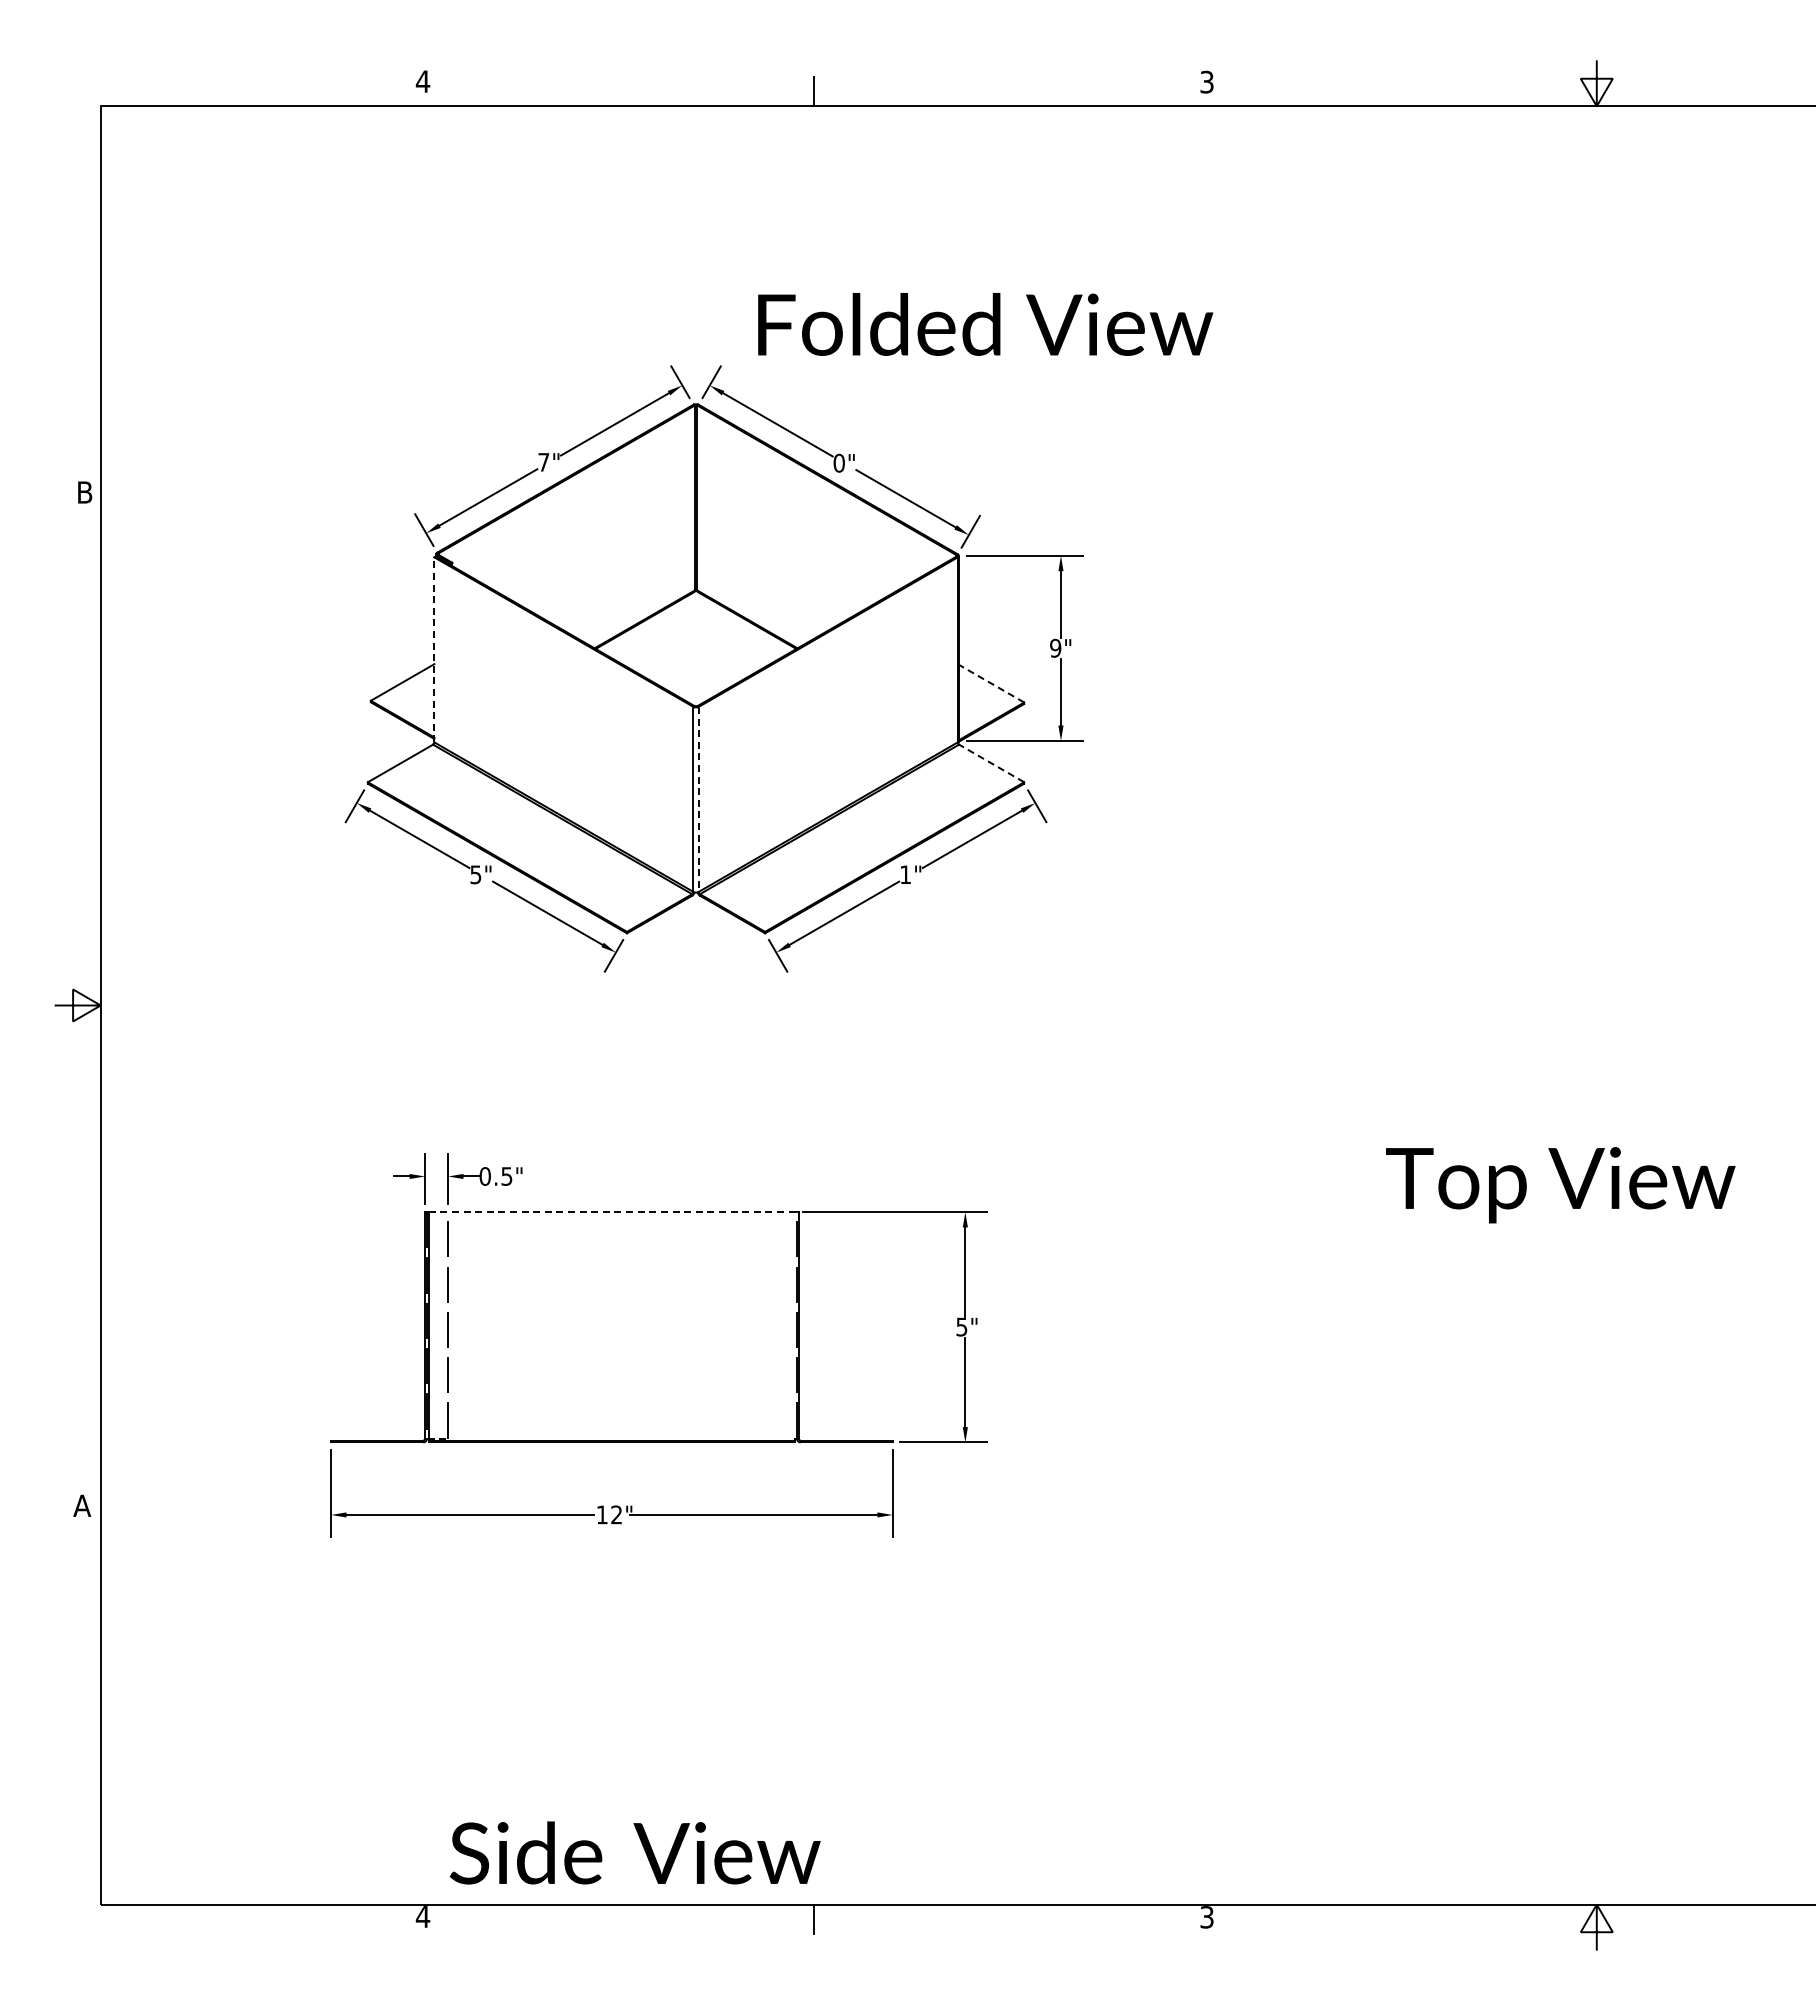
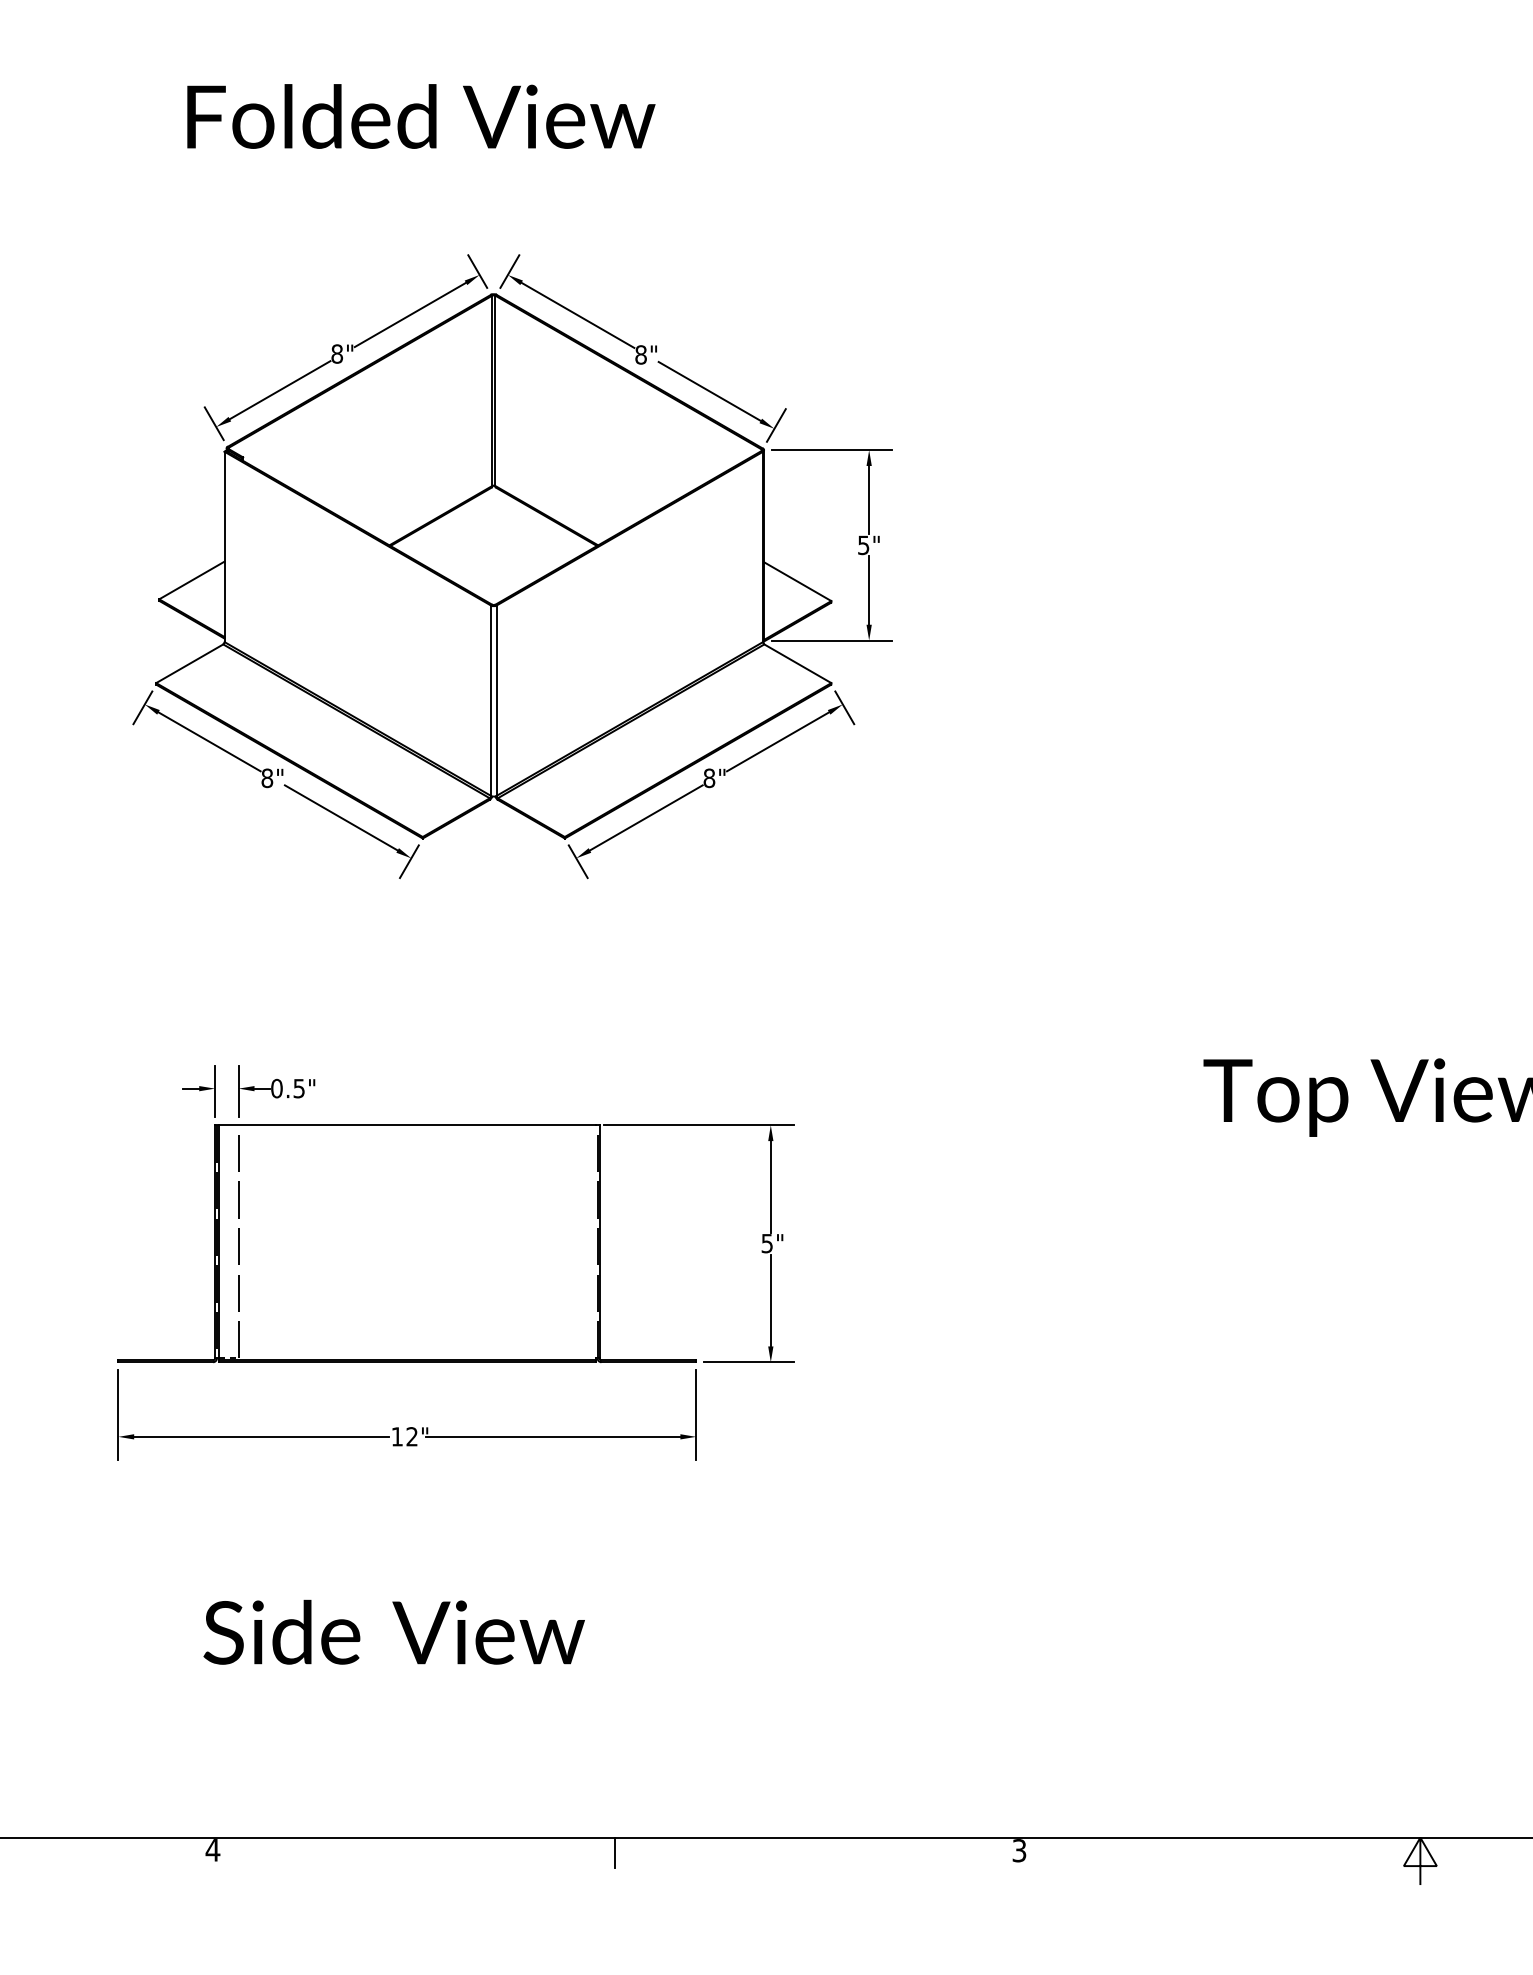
text: (985, 324) -> (421, 116), moved
text: (543, 461) -> (336, 353), 7" -> 8"
text: (838, 463) -> (640, 355), 0" -> 8"
text: (1055, 647) -> (863, 544), 9" -> 5"
line: (434, 649) -> (224, 546), dashed -> solid
line: (991, 683) -> (797, 581), dashed -> solid
line: (991, 763) -> (797, 663), dashed -> solid
line: (698, 799) -> (496, 700), dashed -> solid
text: (475, 874) -> (266, 778), 5" -> 8"
text: (905, 874) -> (709, 778), 1" -> 8"
line: (612, 1212) -> (407, 1125), dashed -> solid
text: (634, 1852) -> (393, 1631), moved

